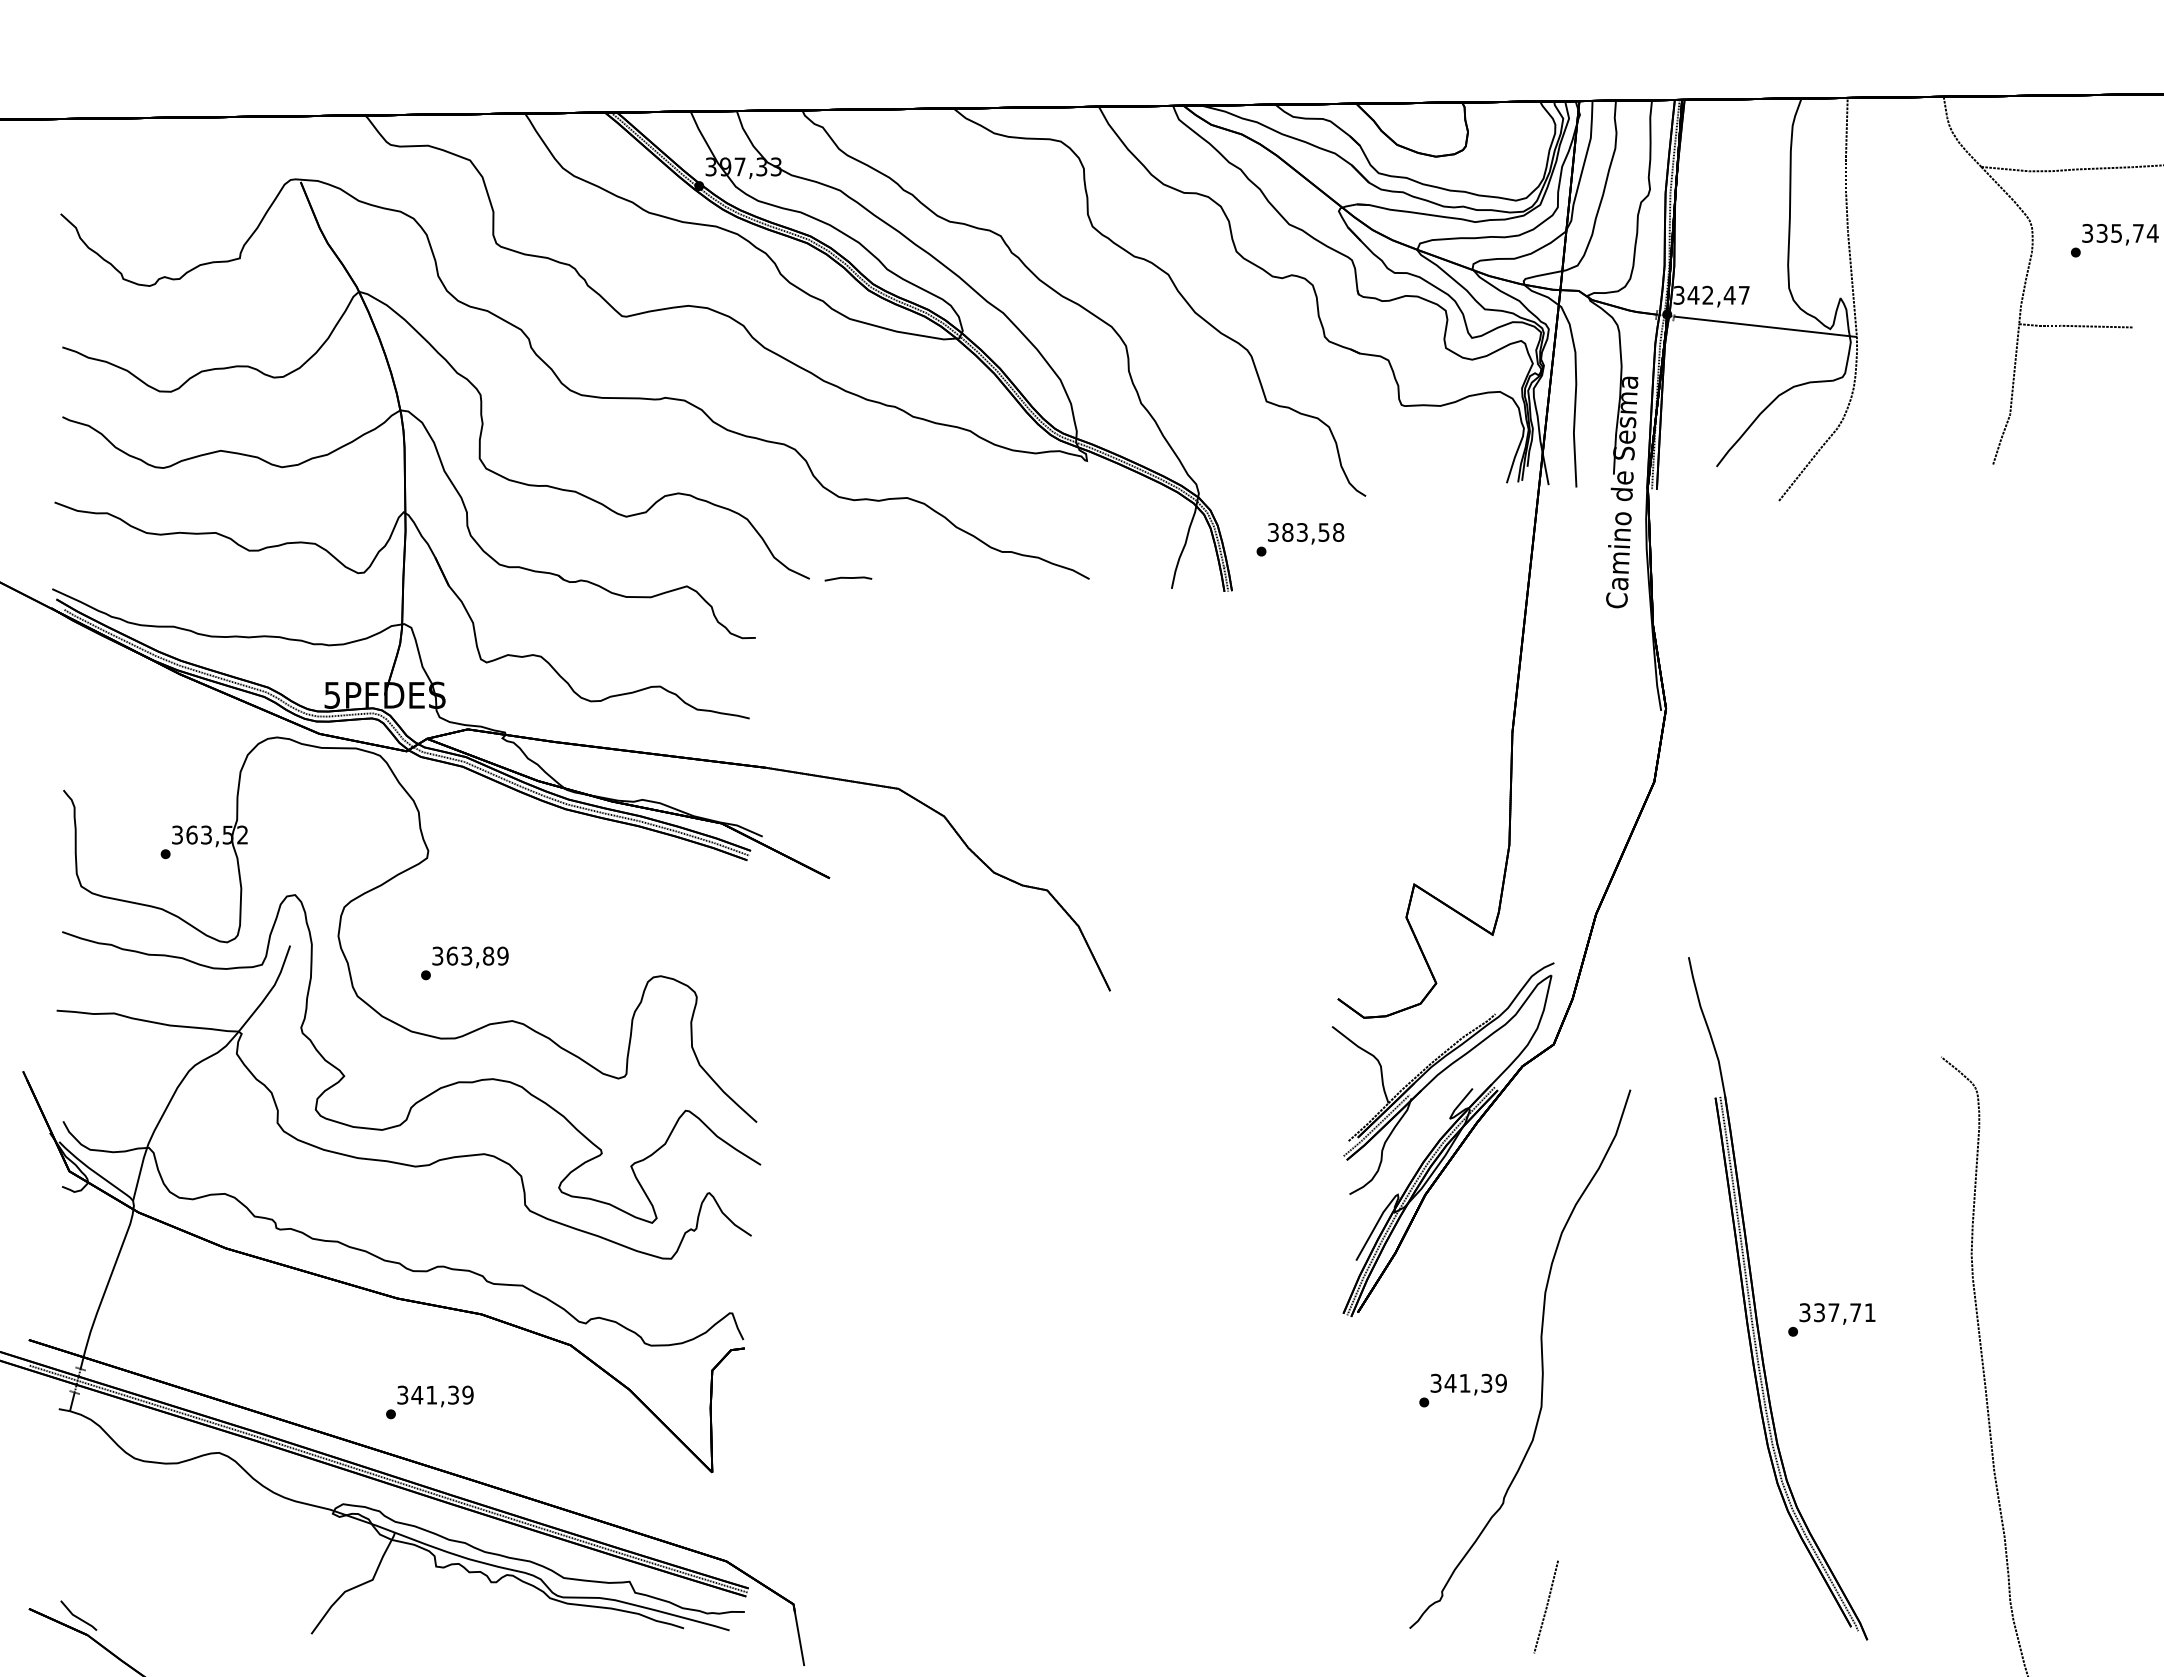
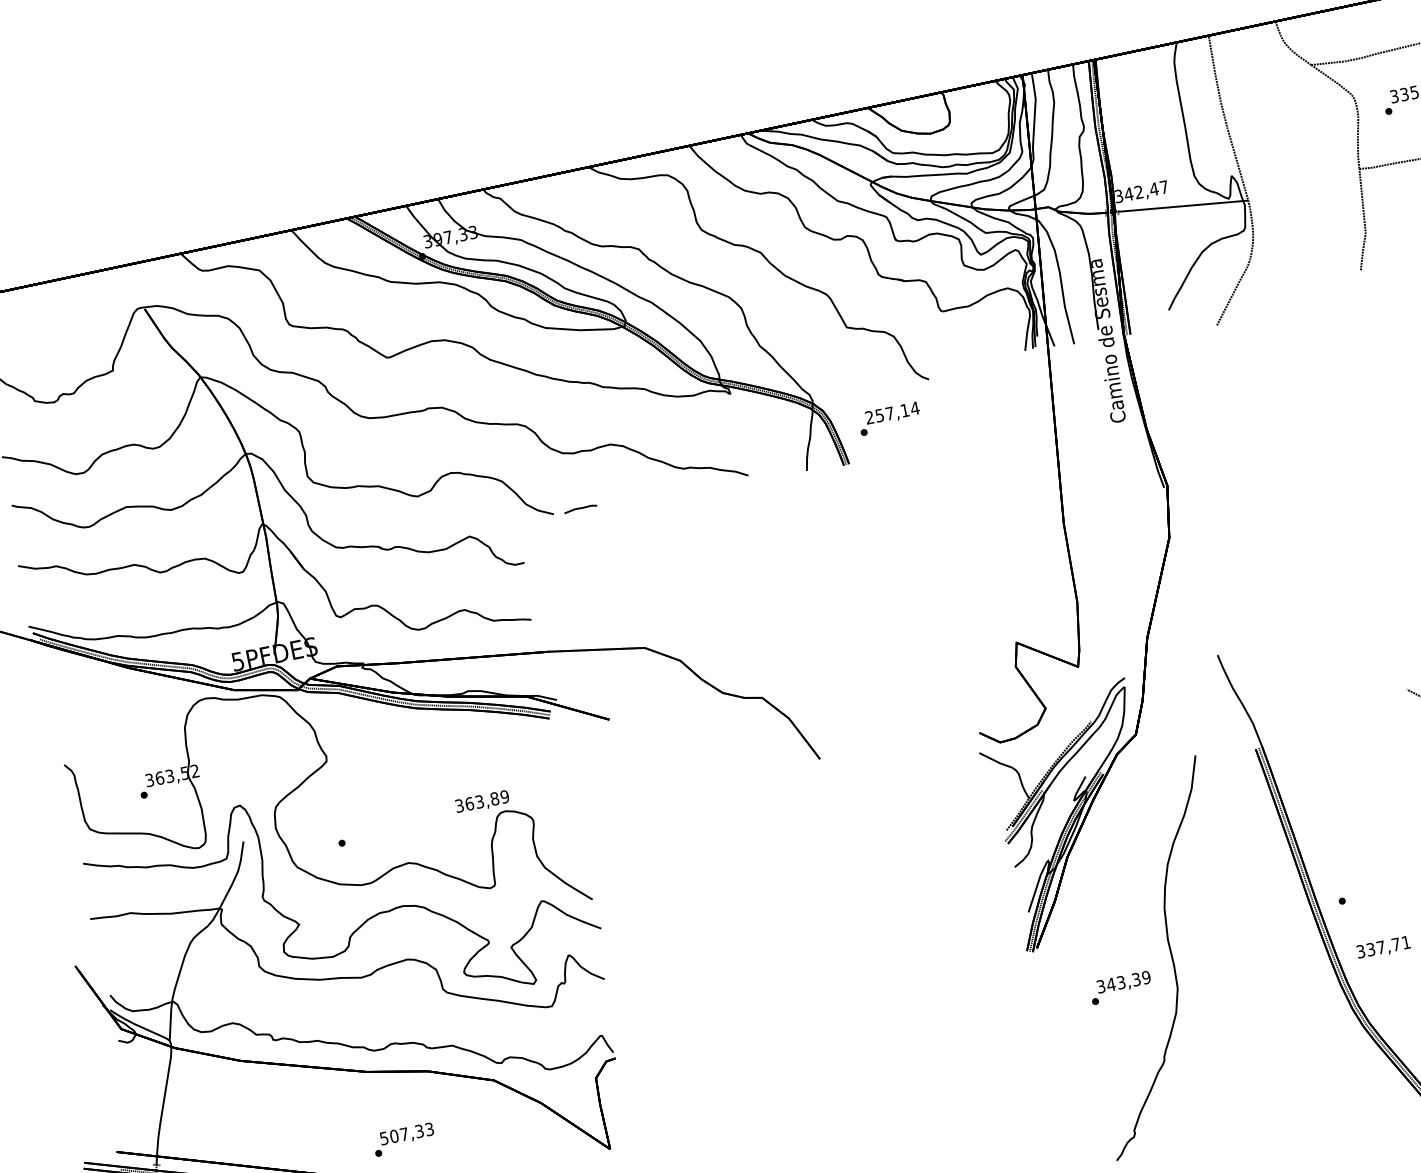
text: (1306, 532) -> (892, 412), 383,58 -> 257,14
text: (470, 957) -> (482, 802), moved
text: (1837, 1313) -> (1383, 947), moved
text: (1464, 1382) -> (1120, 982), 341,39 -> 343,39
text: (435, 1394) -> (406, 1133), 341,39 -> 507,33
line: (1546, 1606) -> (1208, 1126), removed

